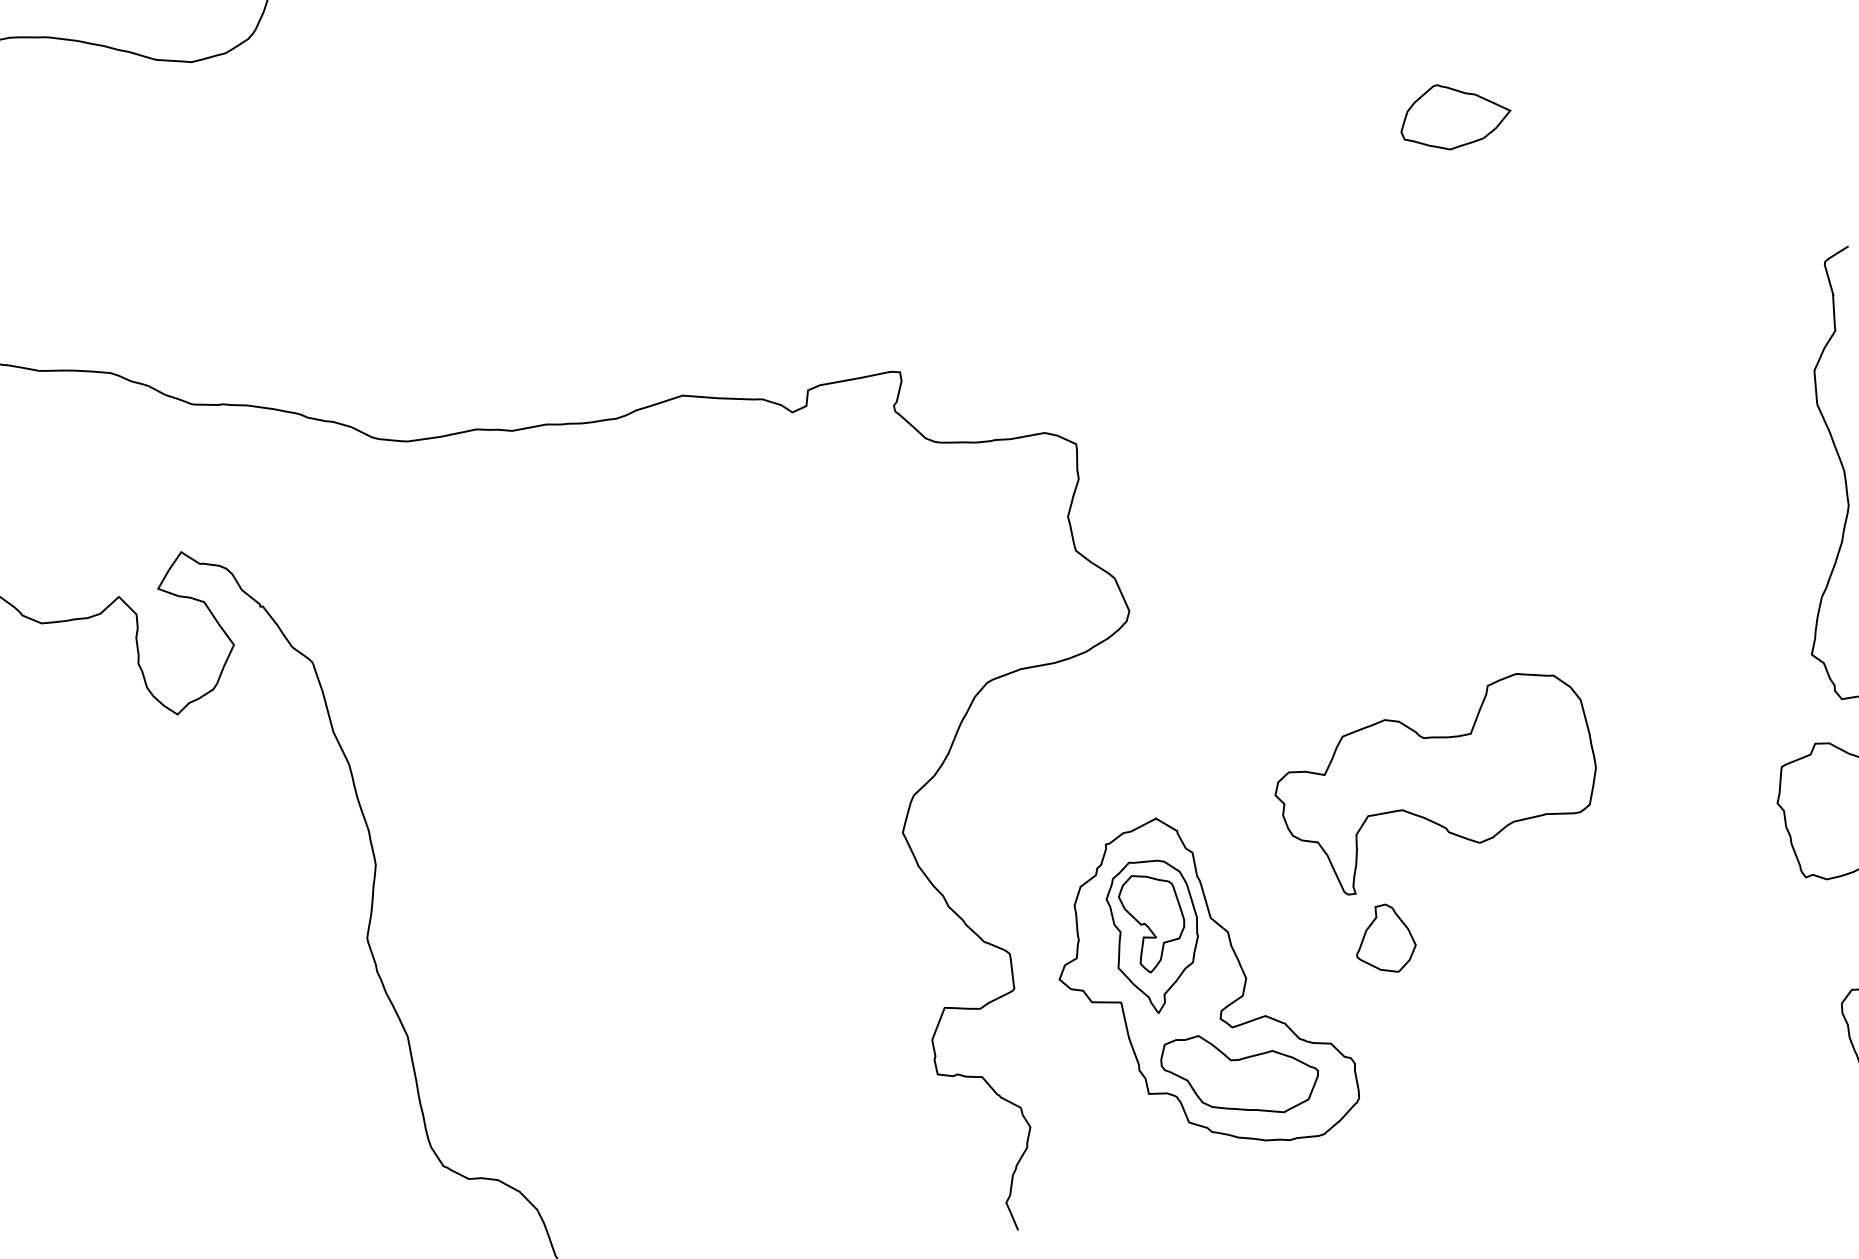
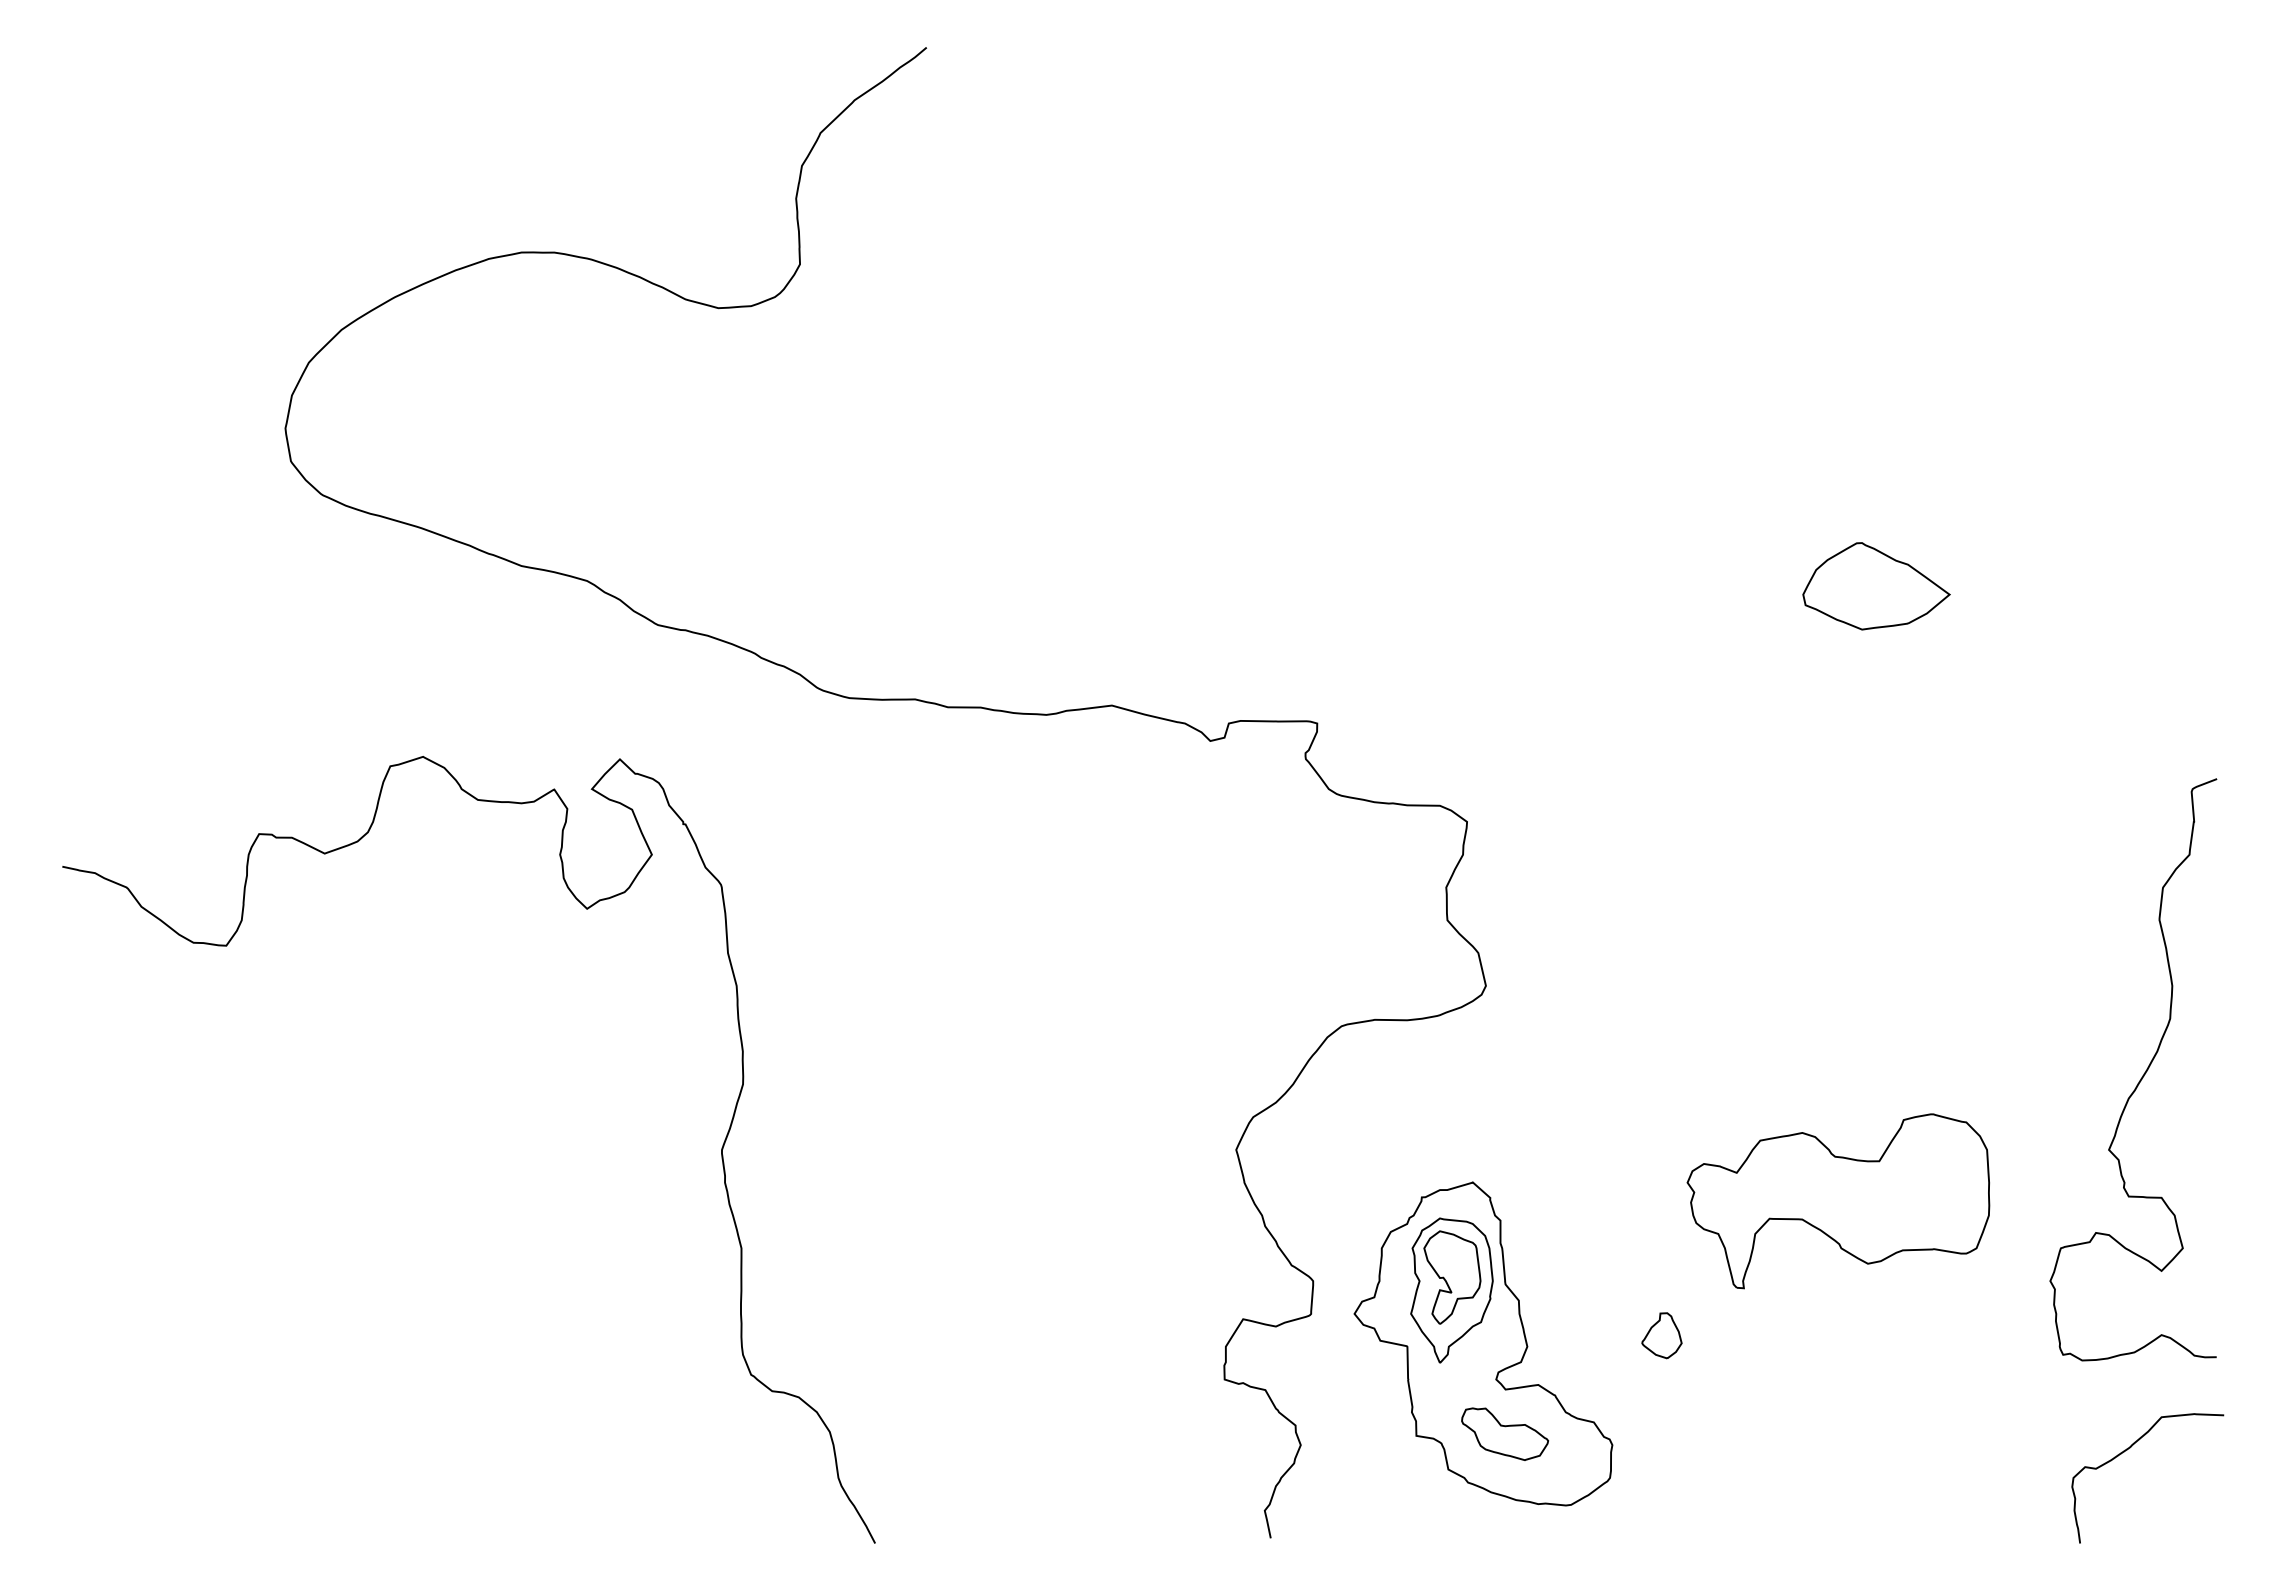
part: (1454, 115) -> (1876, 586), size x1.4
part: (1436, 784) -> (1838, 1201), moved
part: (1383, 939) -> (1661, 1335), size x0.7
part: (1240, 1074) -> (1504, 1434), size x0.6

